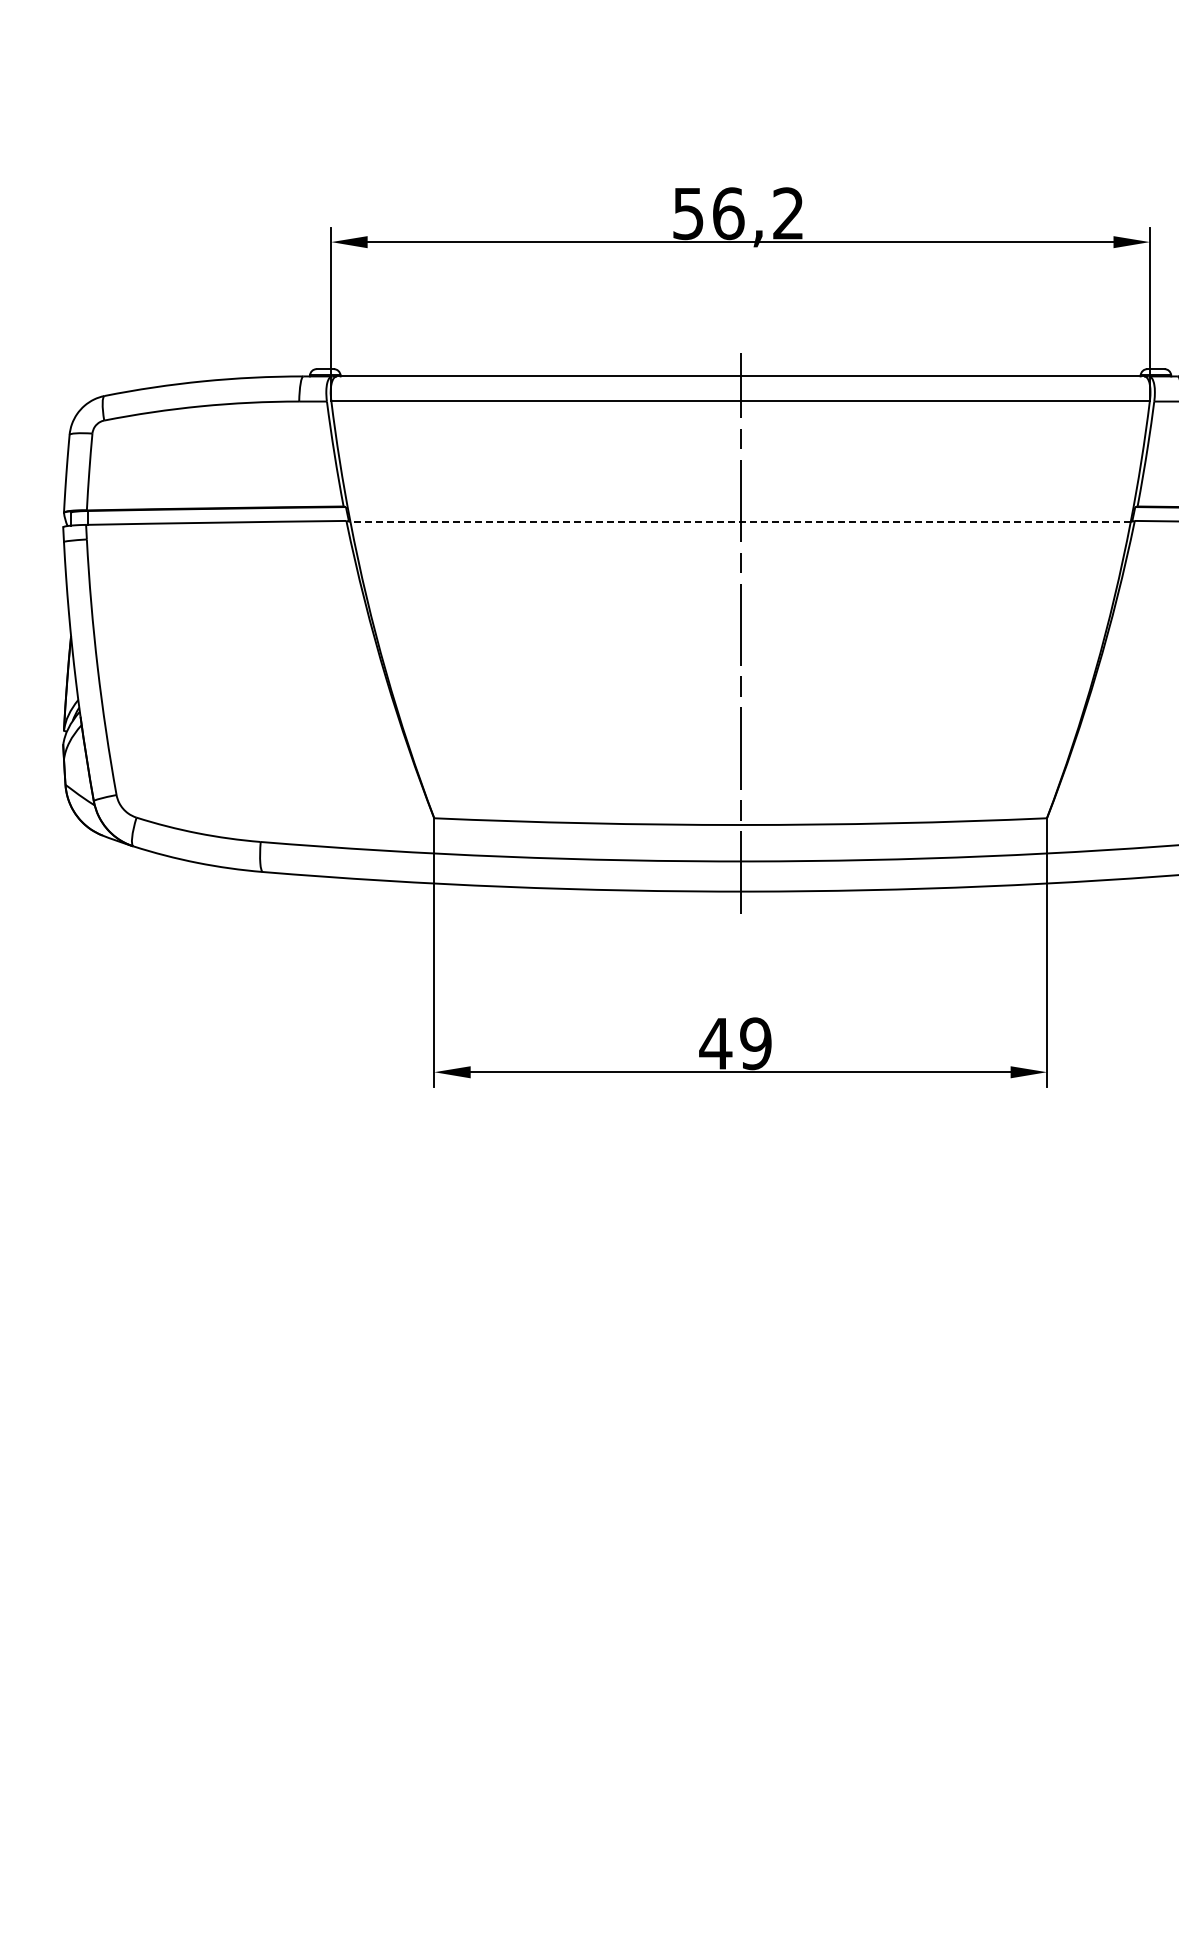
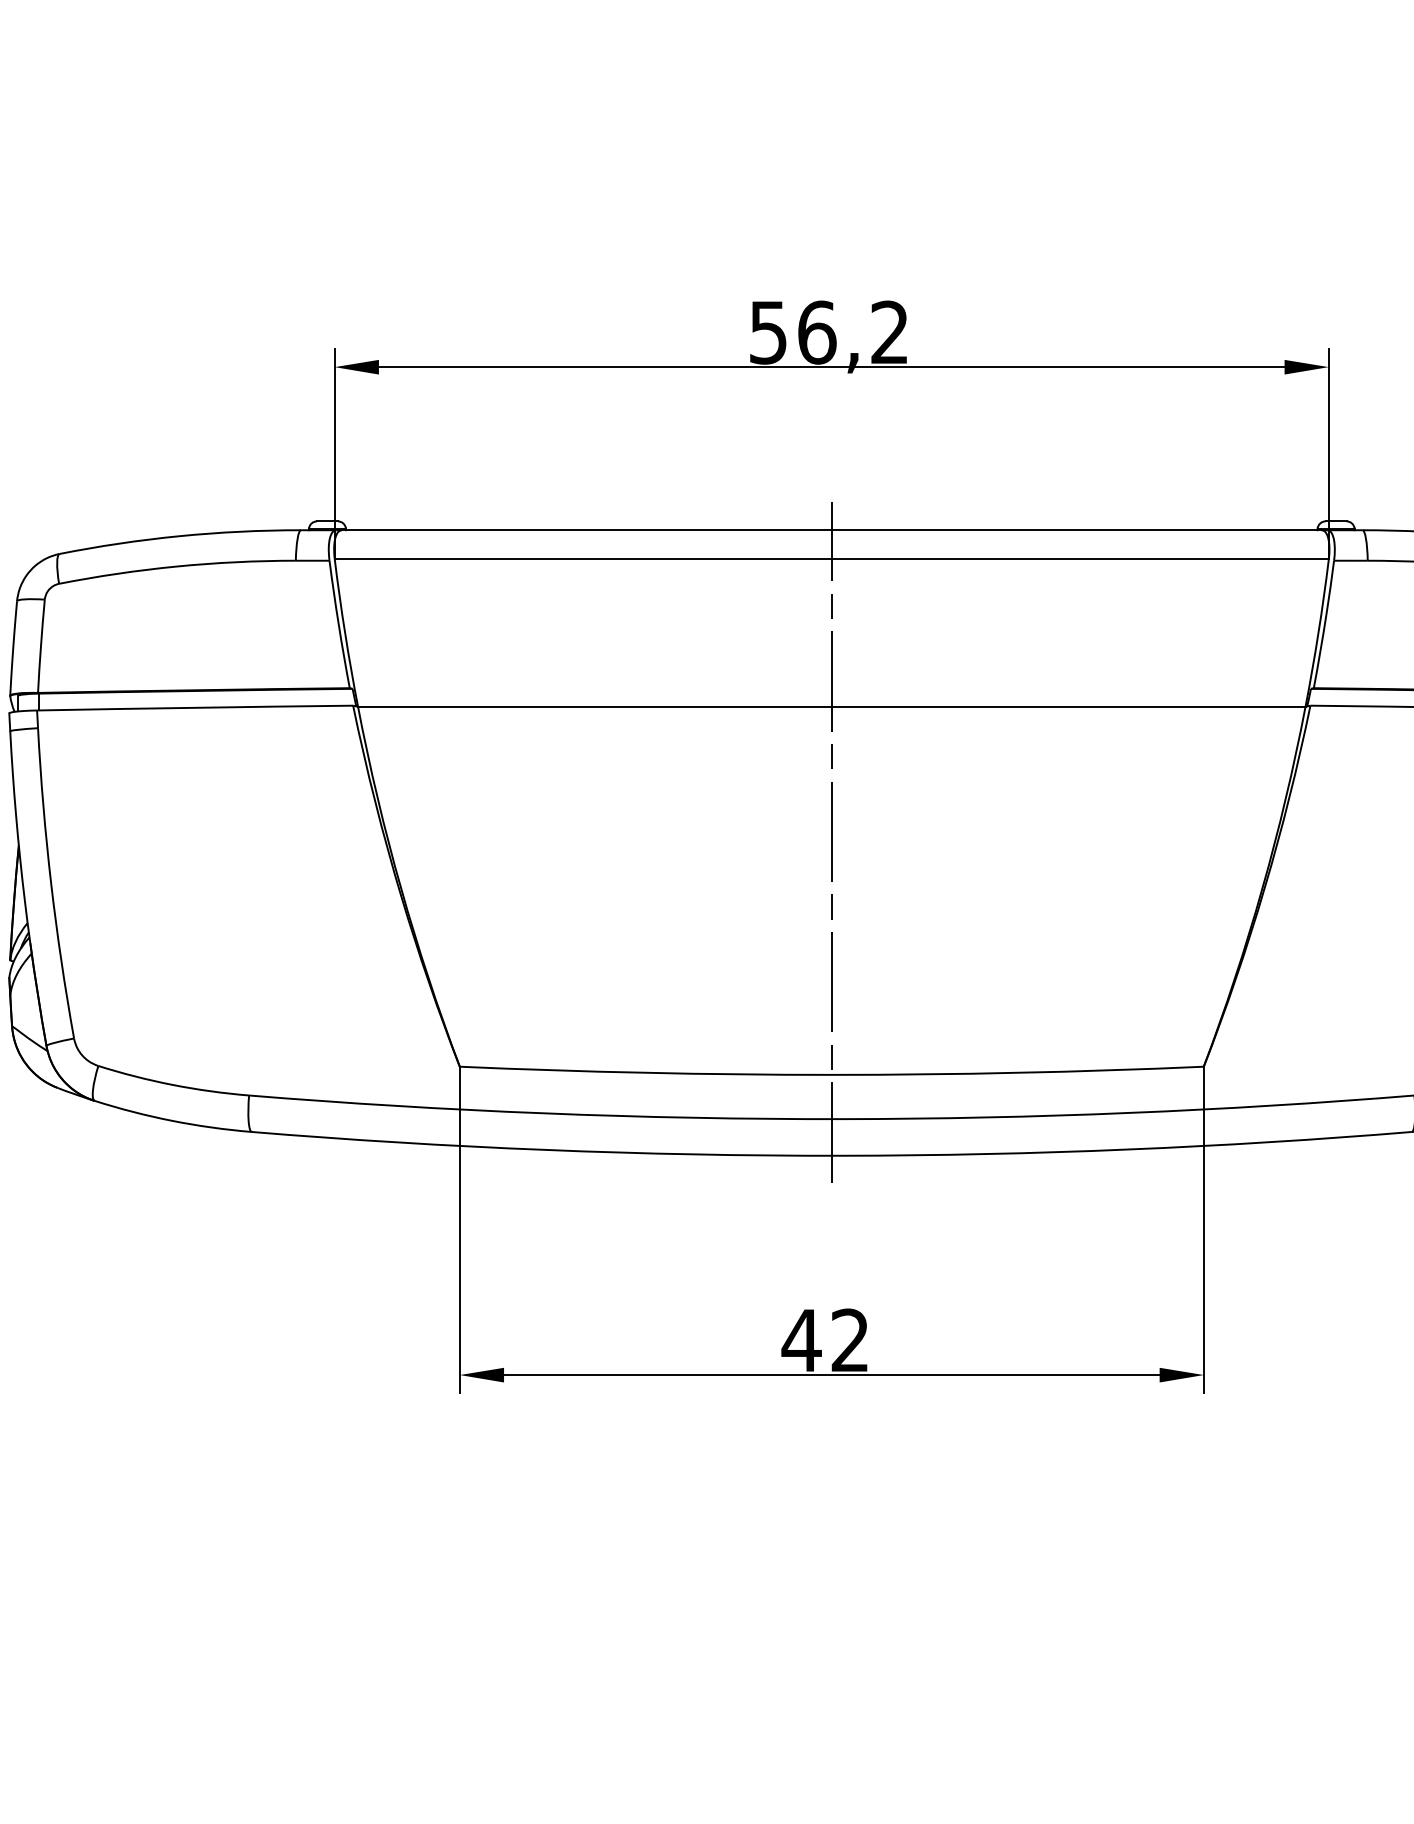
line: (740, 521) -> (831, 706), dashed -> solid
text: (755, 1043) -> (849, 1340), 49 -> 42

